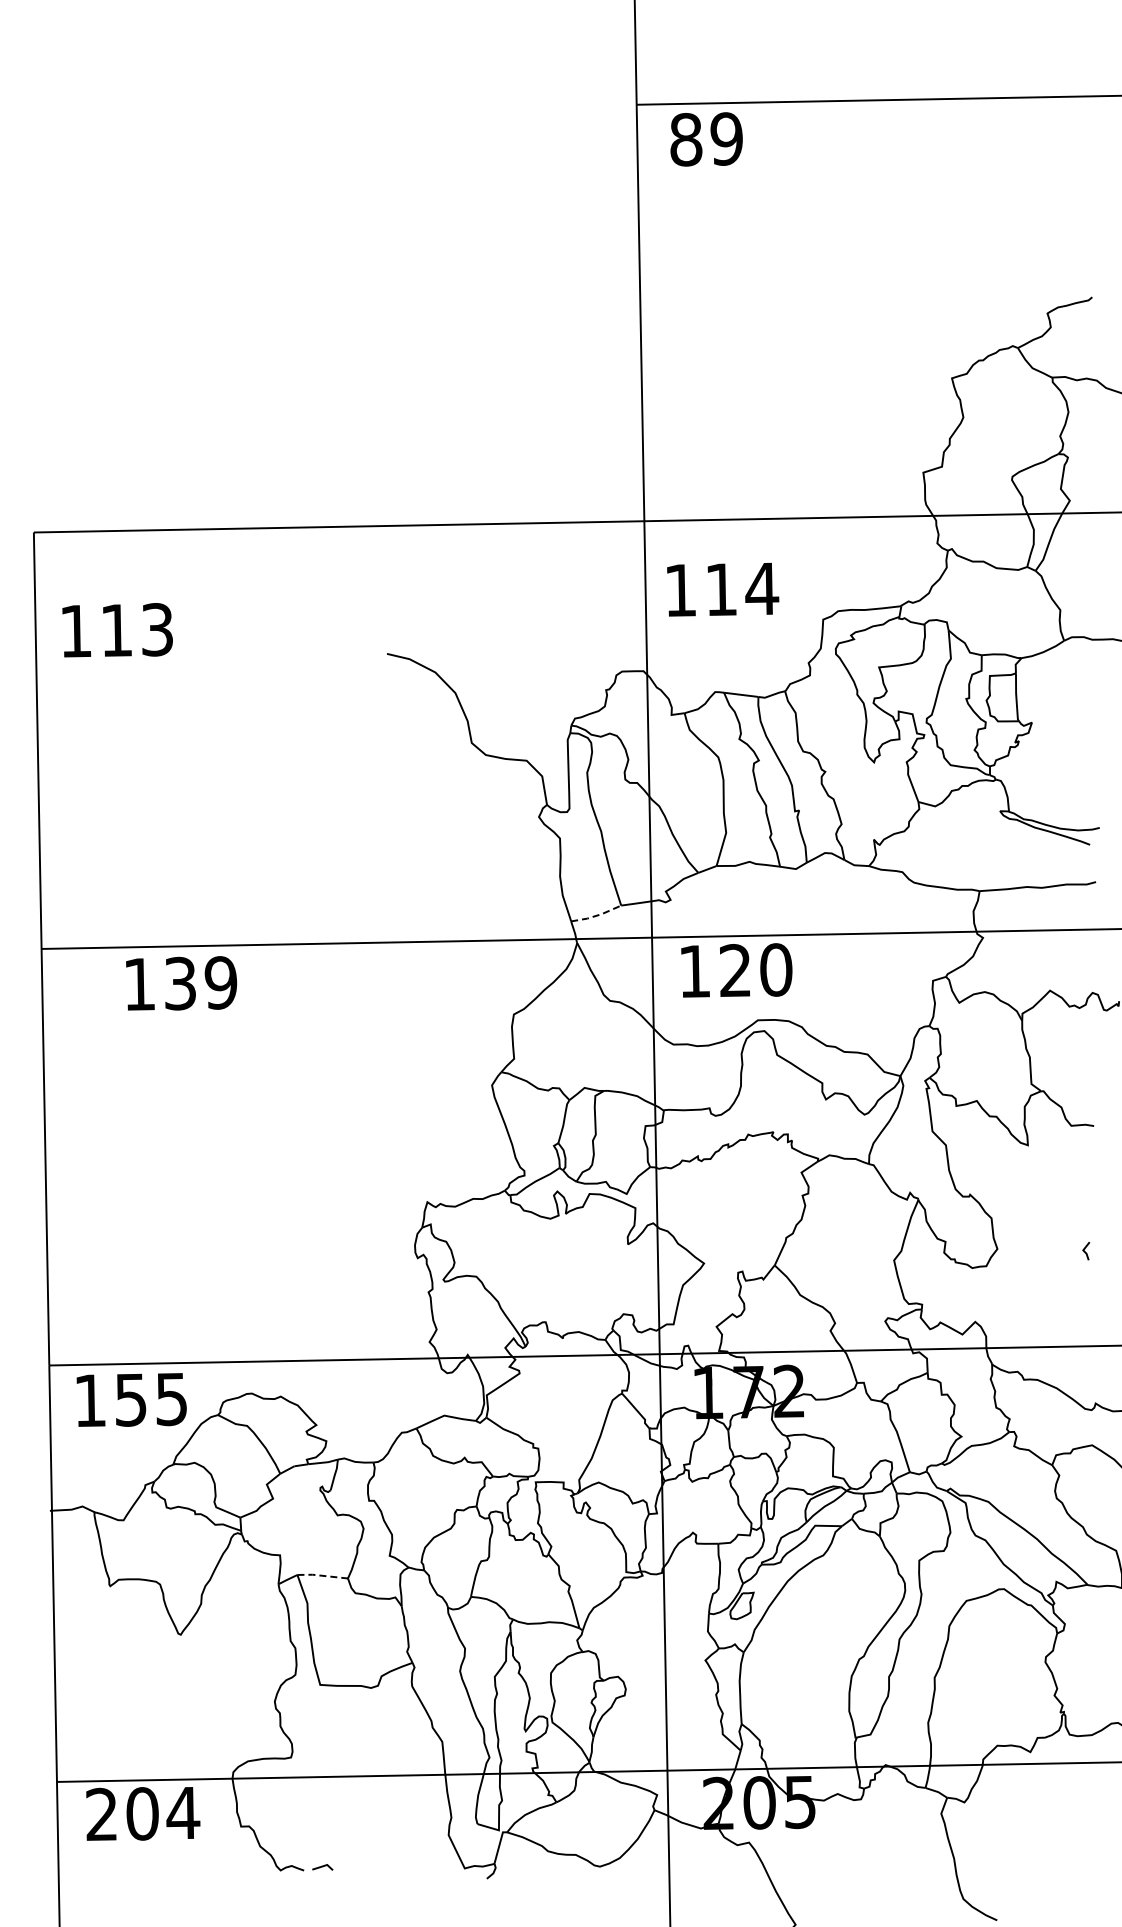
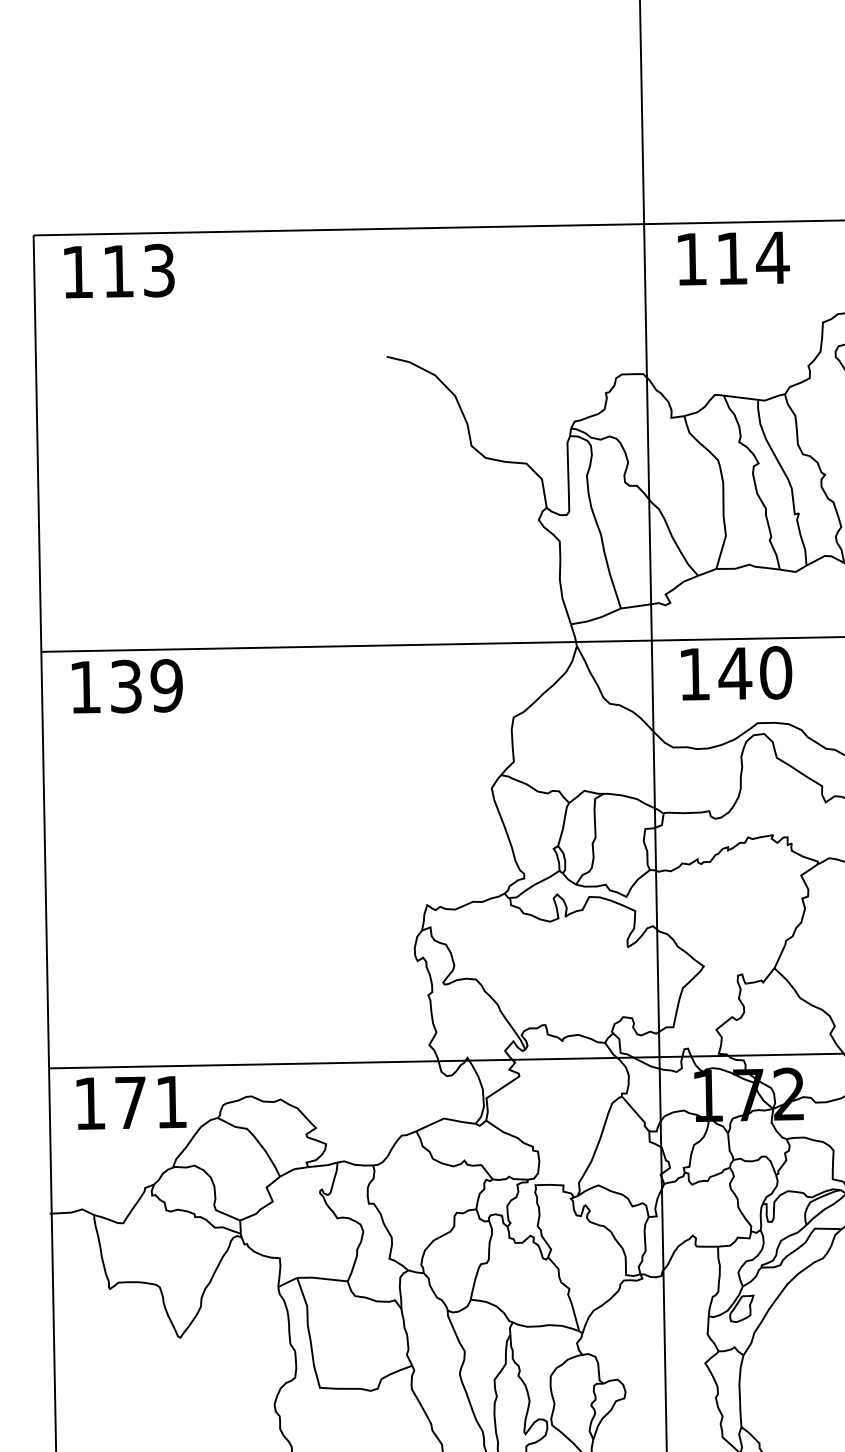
text: (723, 589) -> (734, 258), moved
text: (117, 630) -> (119, 271), moved
line: (596, 915) -> (596, 618), dashed -> solid
text: (735, 970) -> (735, 673), 120 -> 140
text: (181, 983) -> (127, 686), moved
text: (150, 1399) -> (150, 1102), 155 -> 171
line: (322, 1575) -> (322, 1278), dashed -> solid

